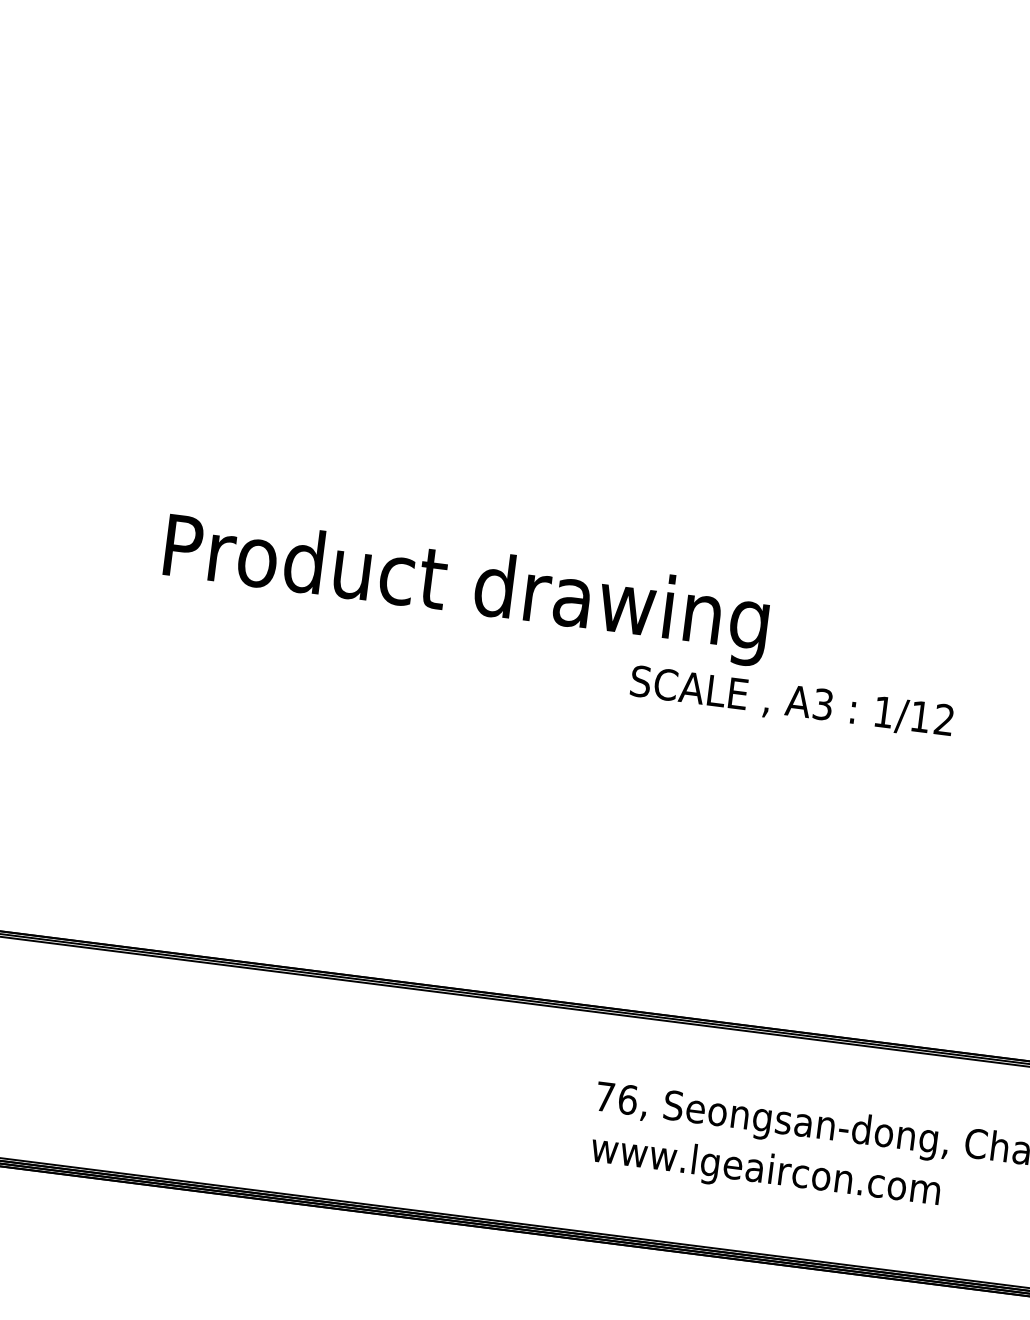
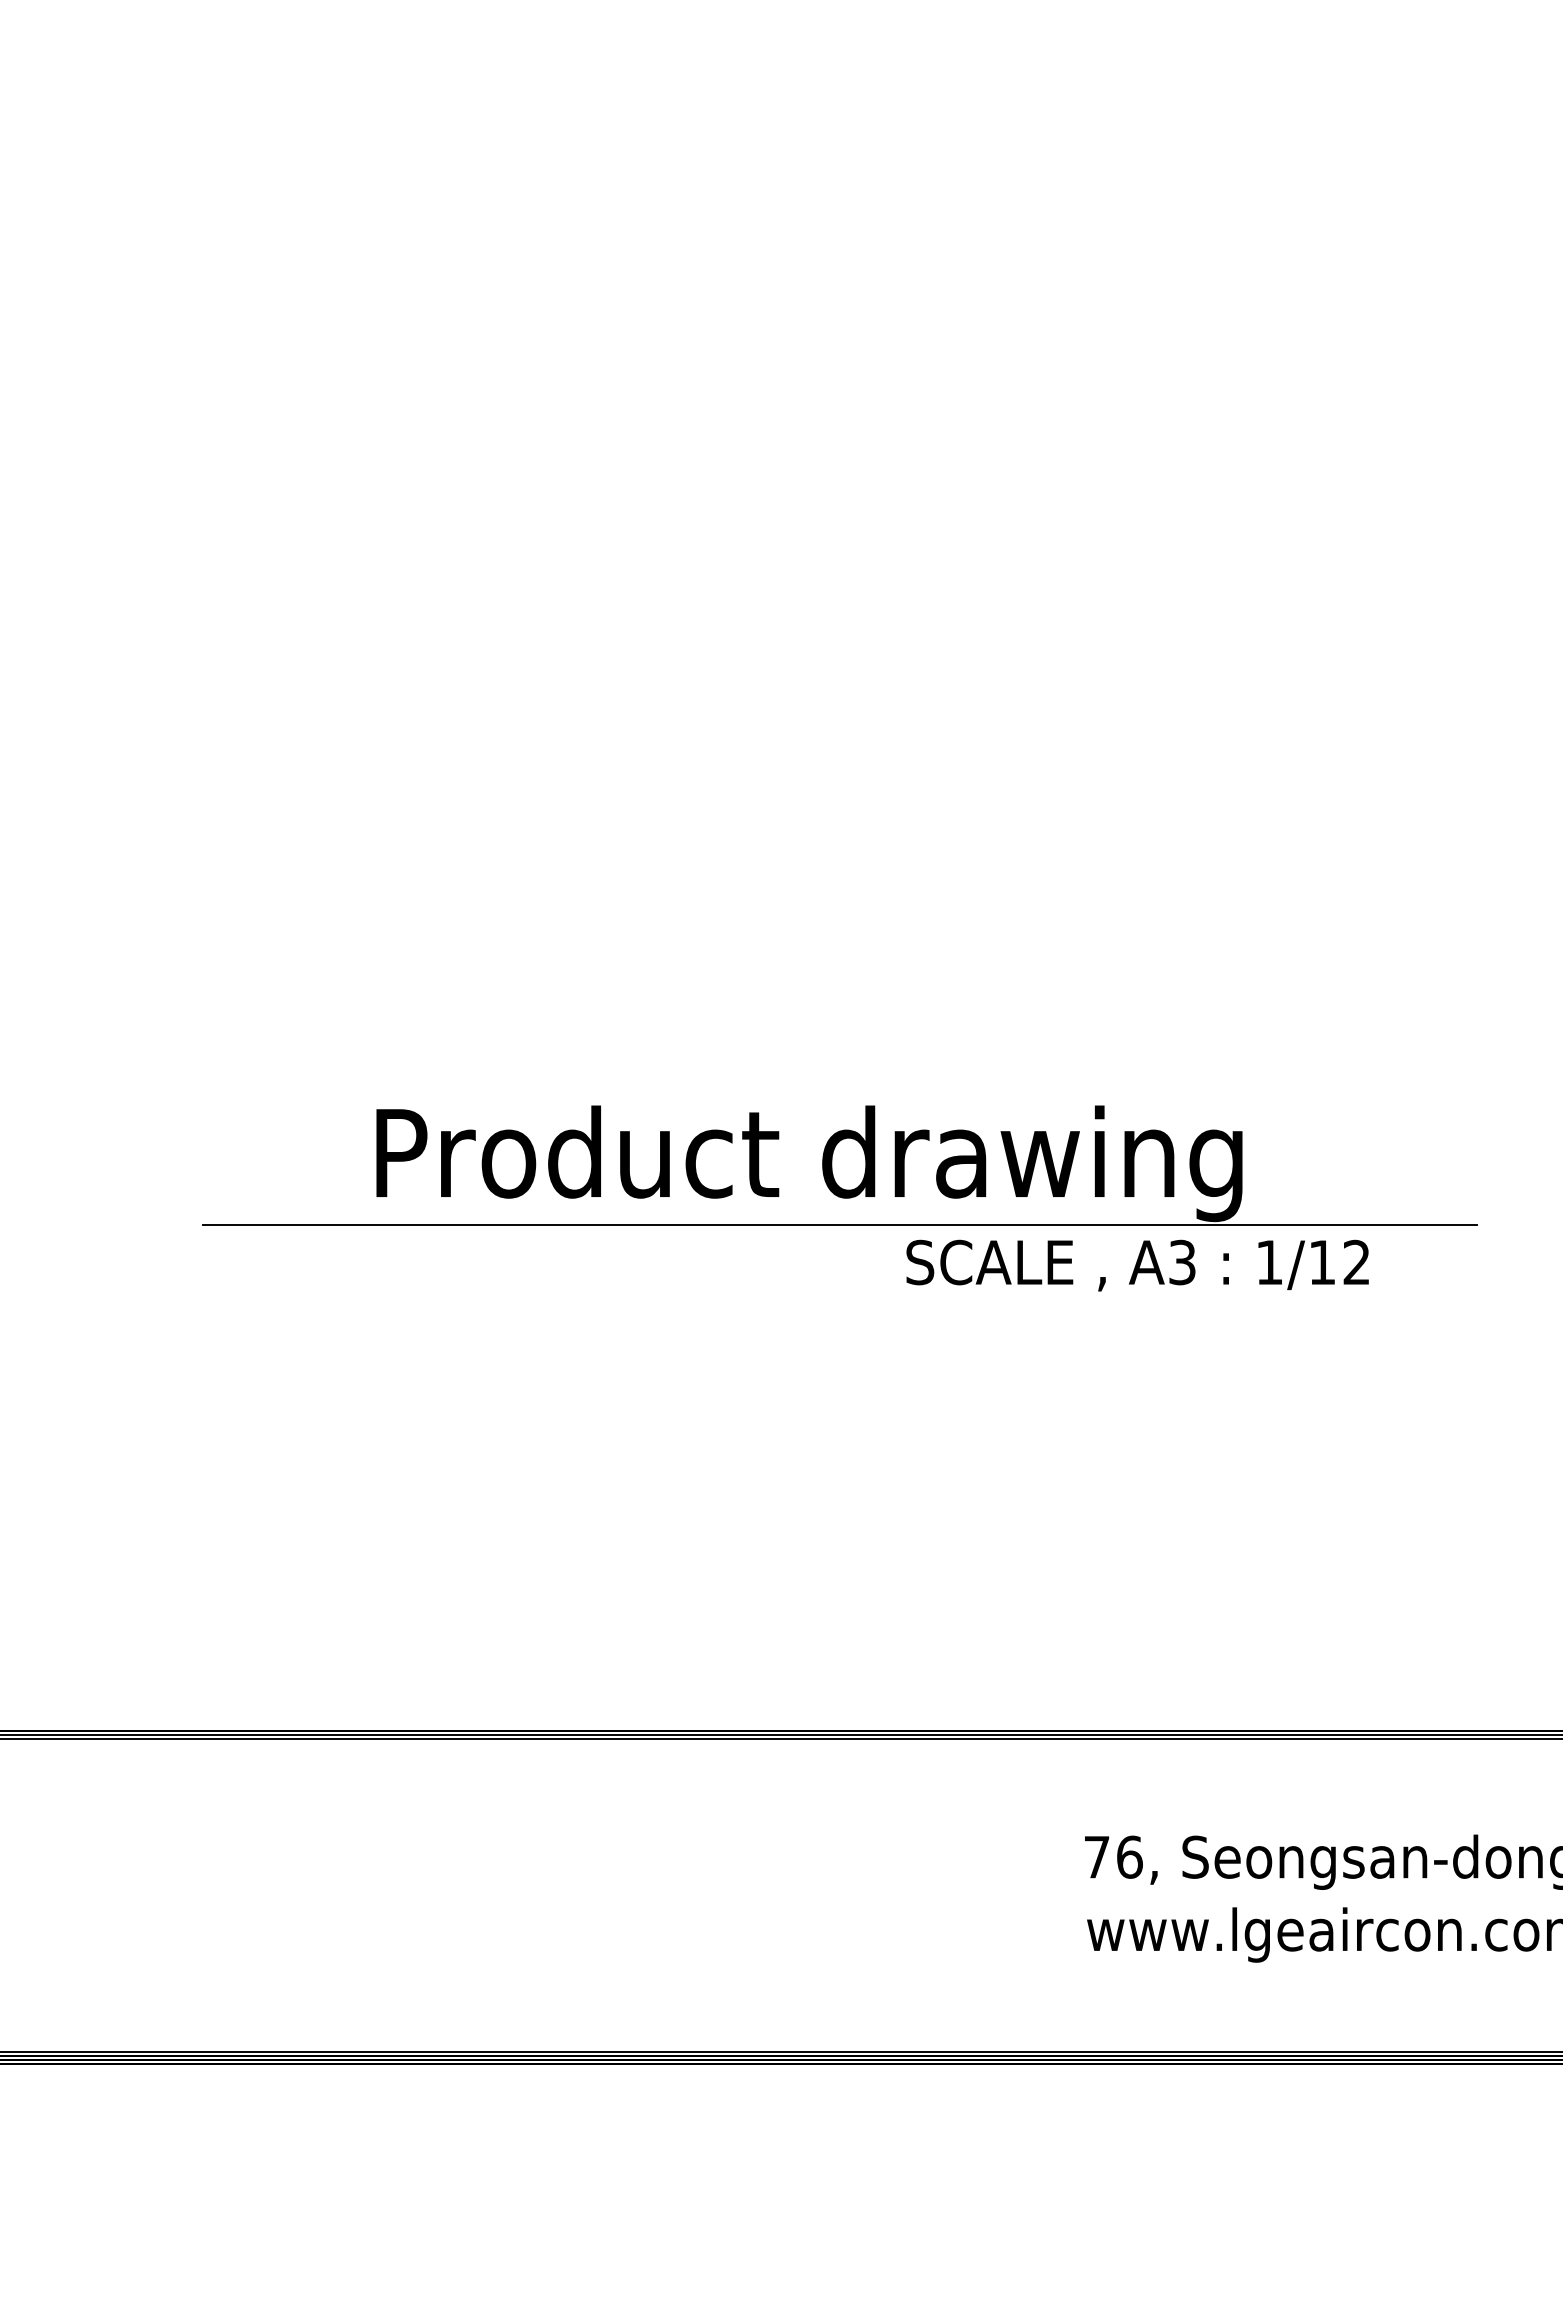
line: (481, 634) -> (839, 1224), added
text: (791, 702) -> (1137, 1265), moved

